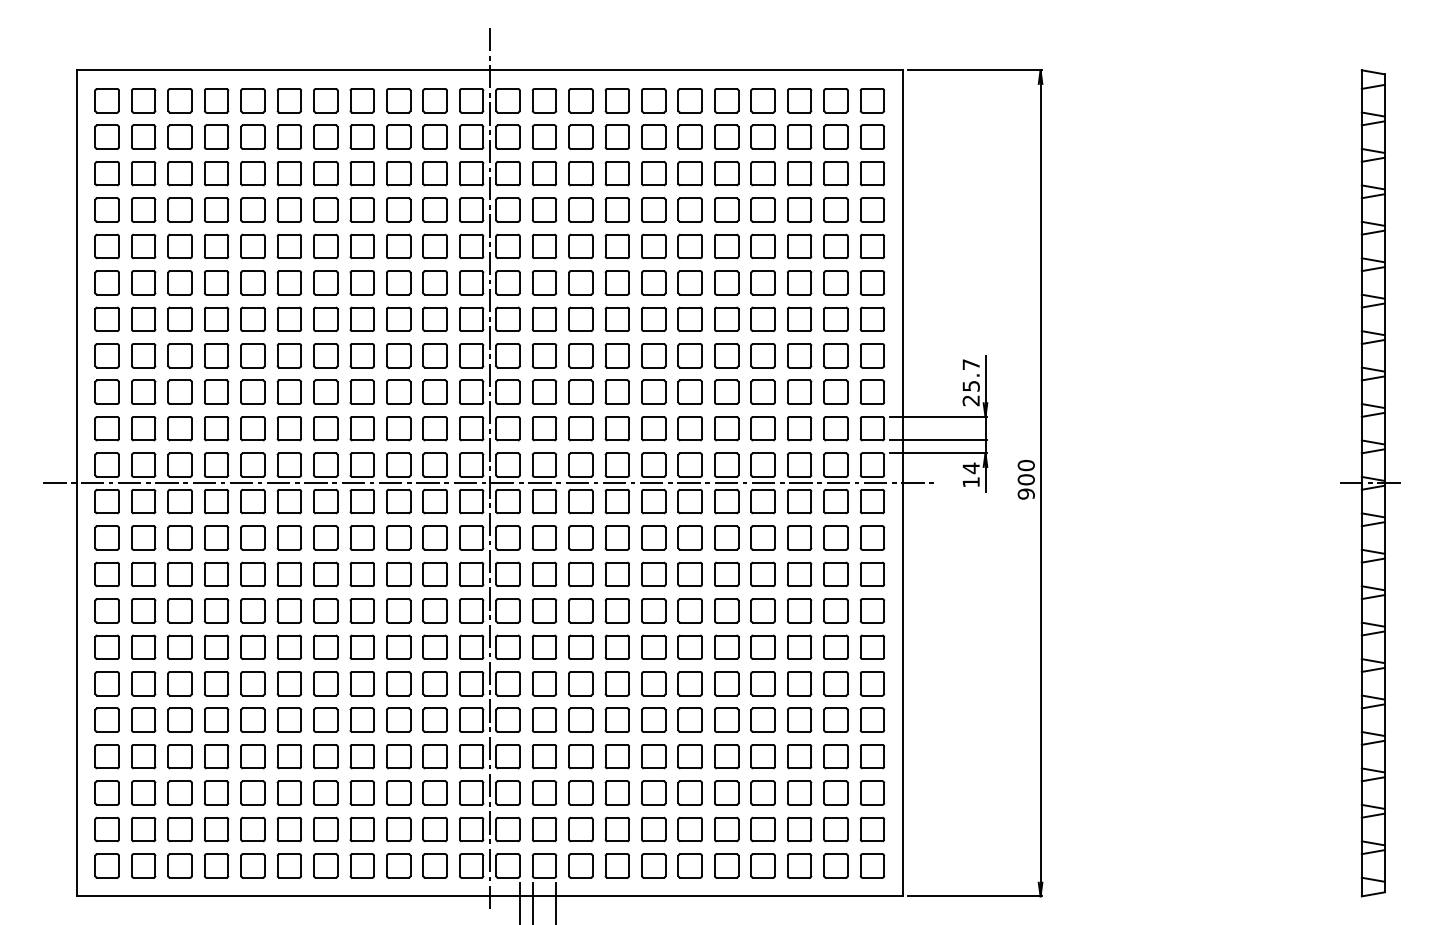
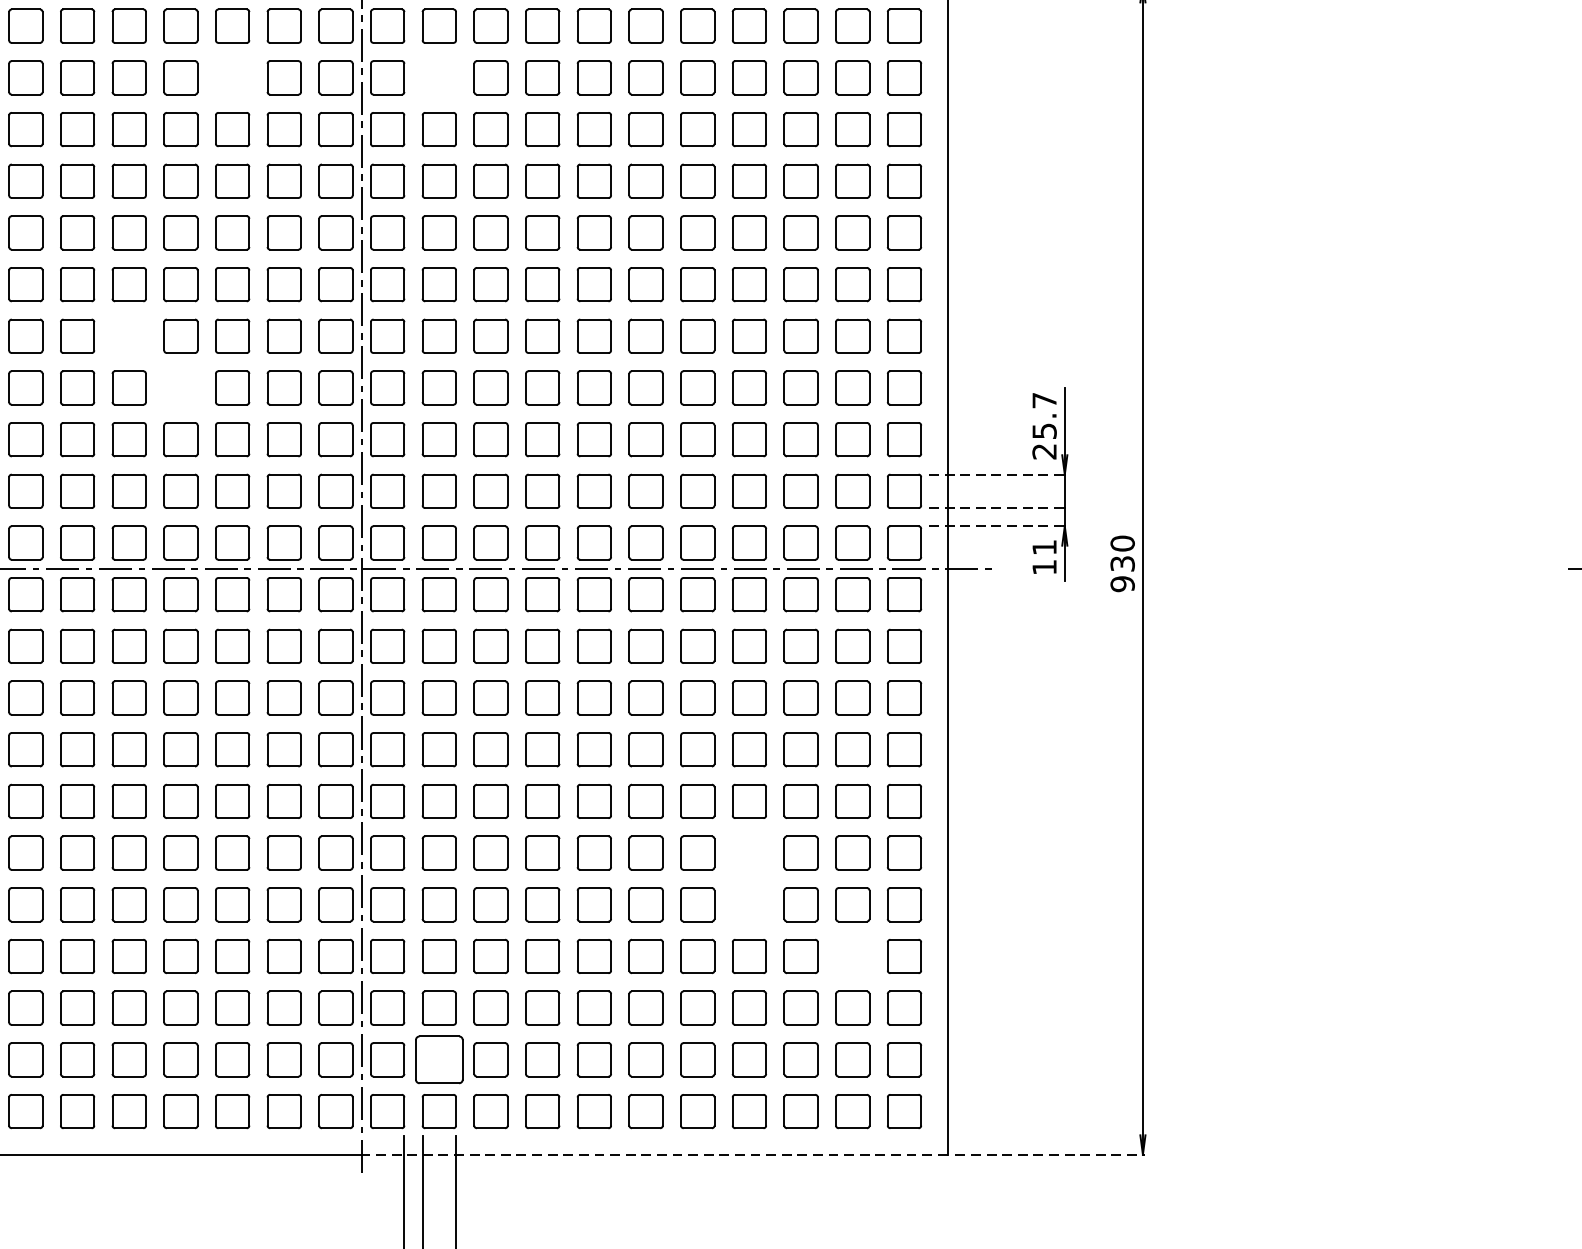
part: (398, 136) -> (232, 76), removed
part: (544, 136) -> (439, 76), removed
part: (325, 318) -> (128, 335), removed
part: (361, 355) -> (179, 387), removed
line: (938, 416) -> (998, 474), solid -> dashed
line: (938, 440) -> (998, 508), solid -> dashed
line: (938, 453) -> (998, 526), solid -> dashed
text: (970, 468) -> (1043, 547), 14 -> 11
text: (1025, 479) -> (1121, 563), 900 -> 930
part: (762, 683) -> (748, 852), removed
part: (762, 719) -> (748, 903), removed
part: (835, 756) -> (852, 956), removed
part: (544, 829) -> (439, 1059), size x1.4
line: (696, 896) -> (654, 1154), solid -> dashed
line: (975, 896) -> (1050, 1154), solid -> dashed

